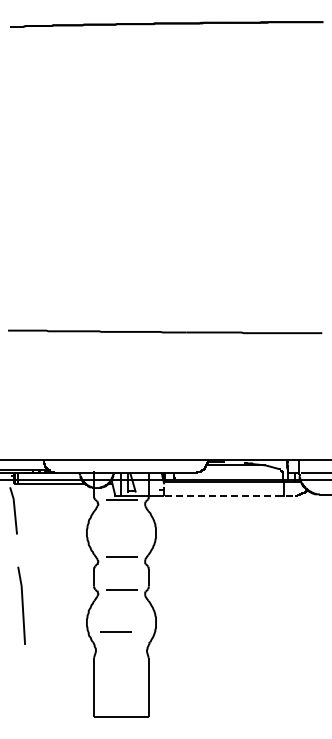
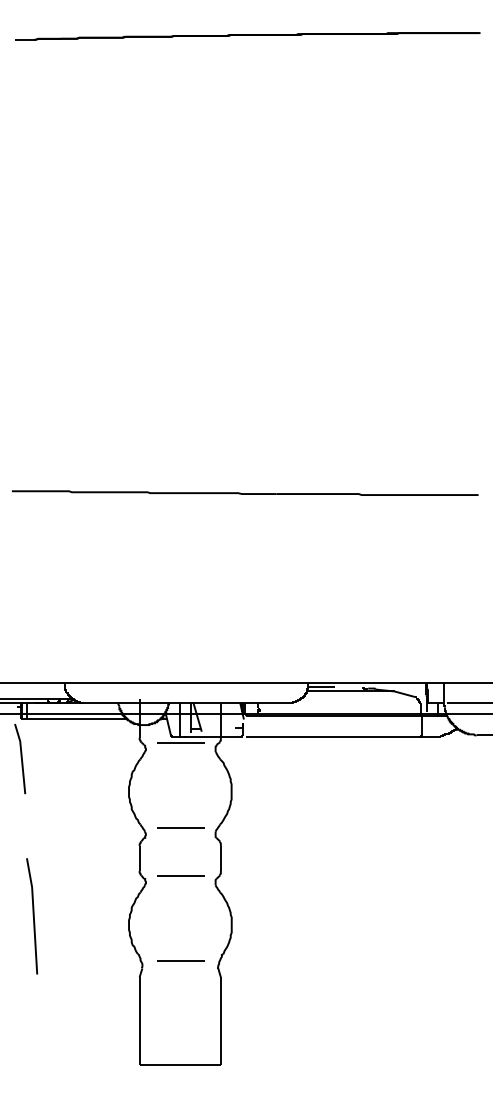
line: (230, 496) -> (342, 737), dashed -> solid
line: (21, 605) -> (31, 915), moved
line: (115, 631) -> (180, 960), moved

